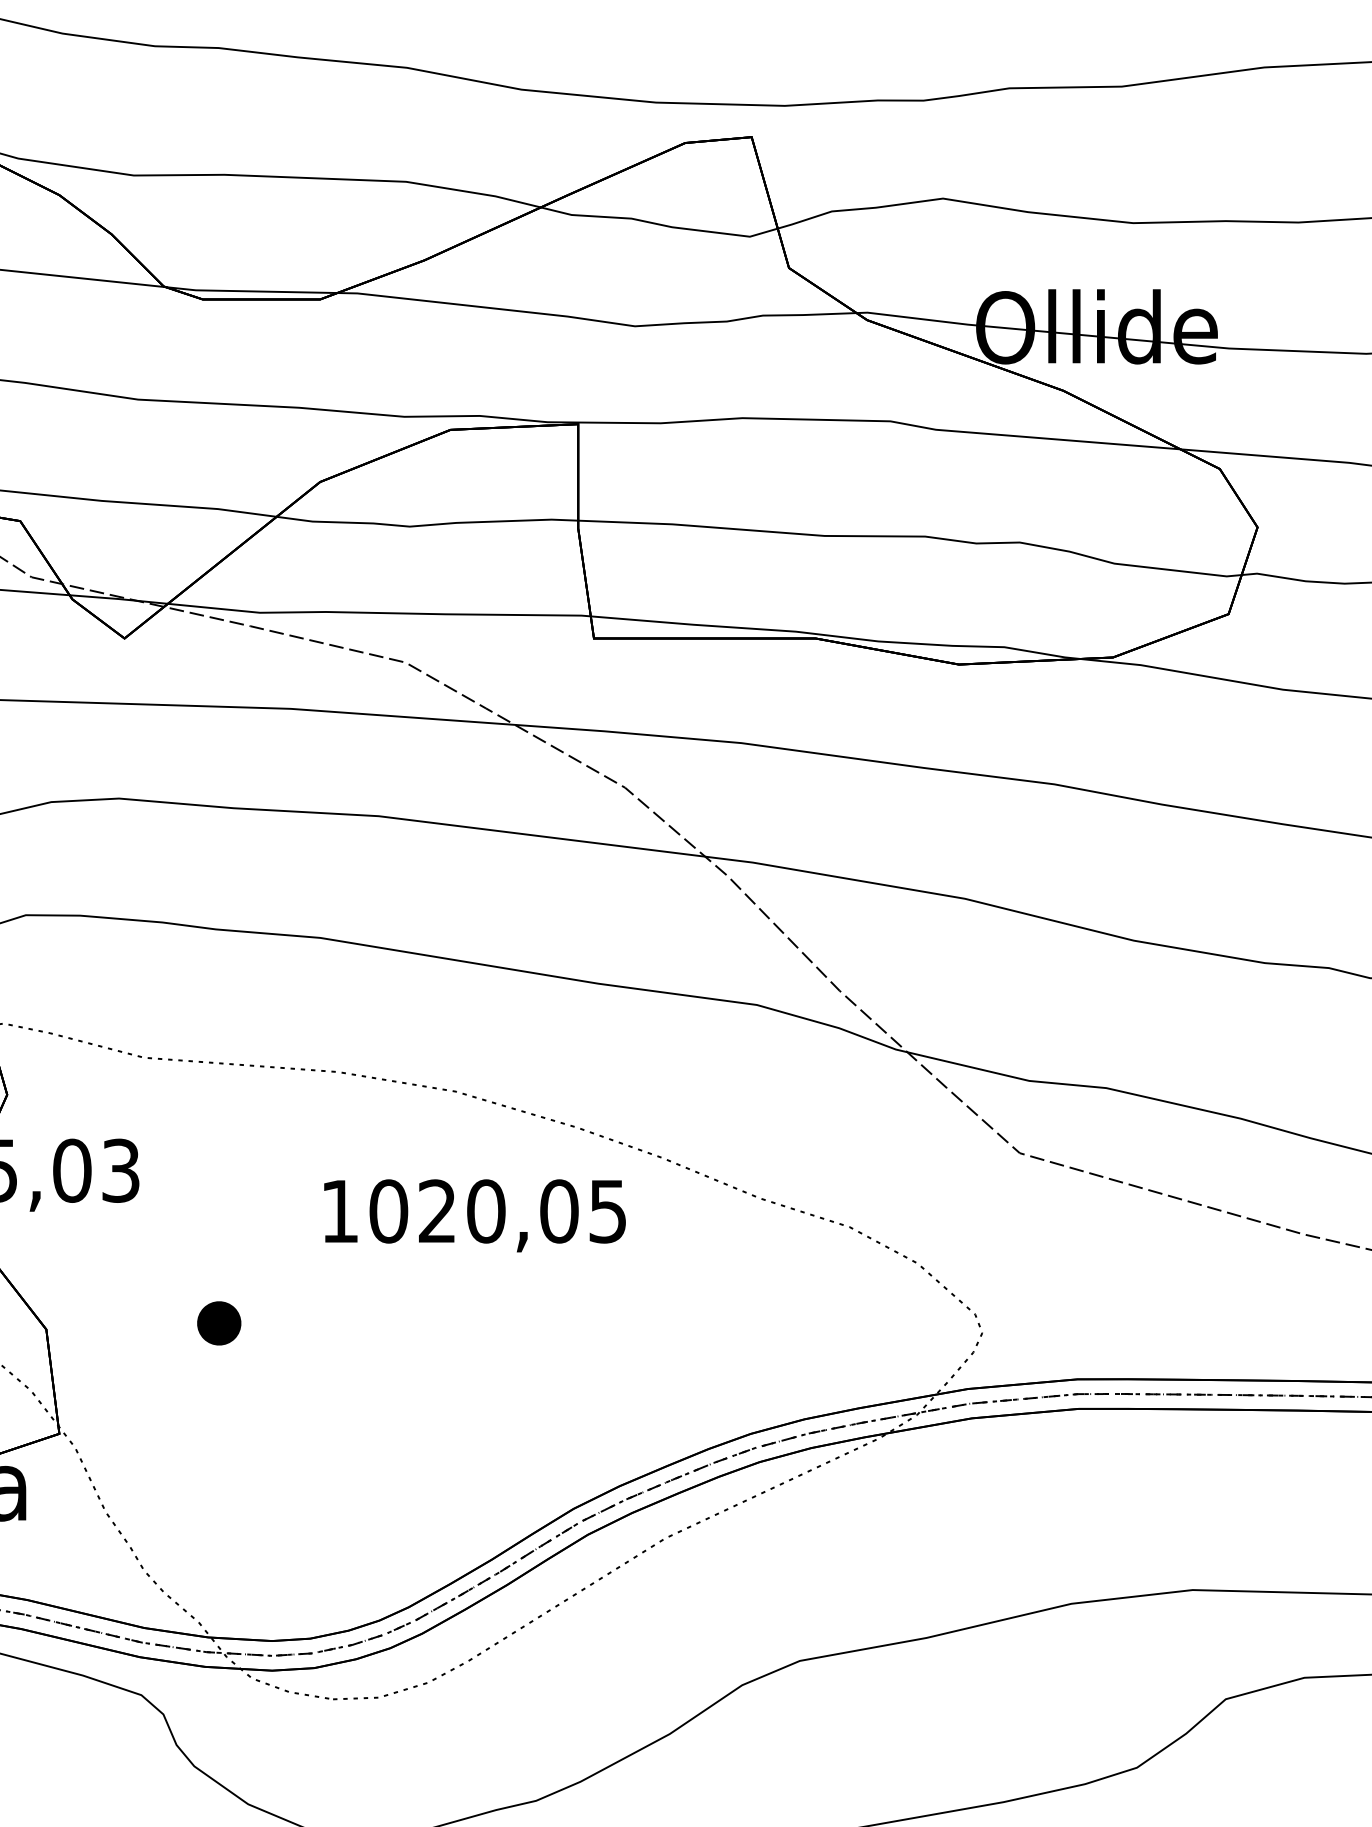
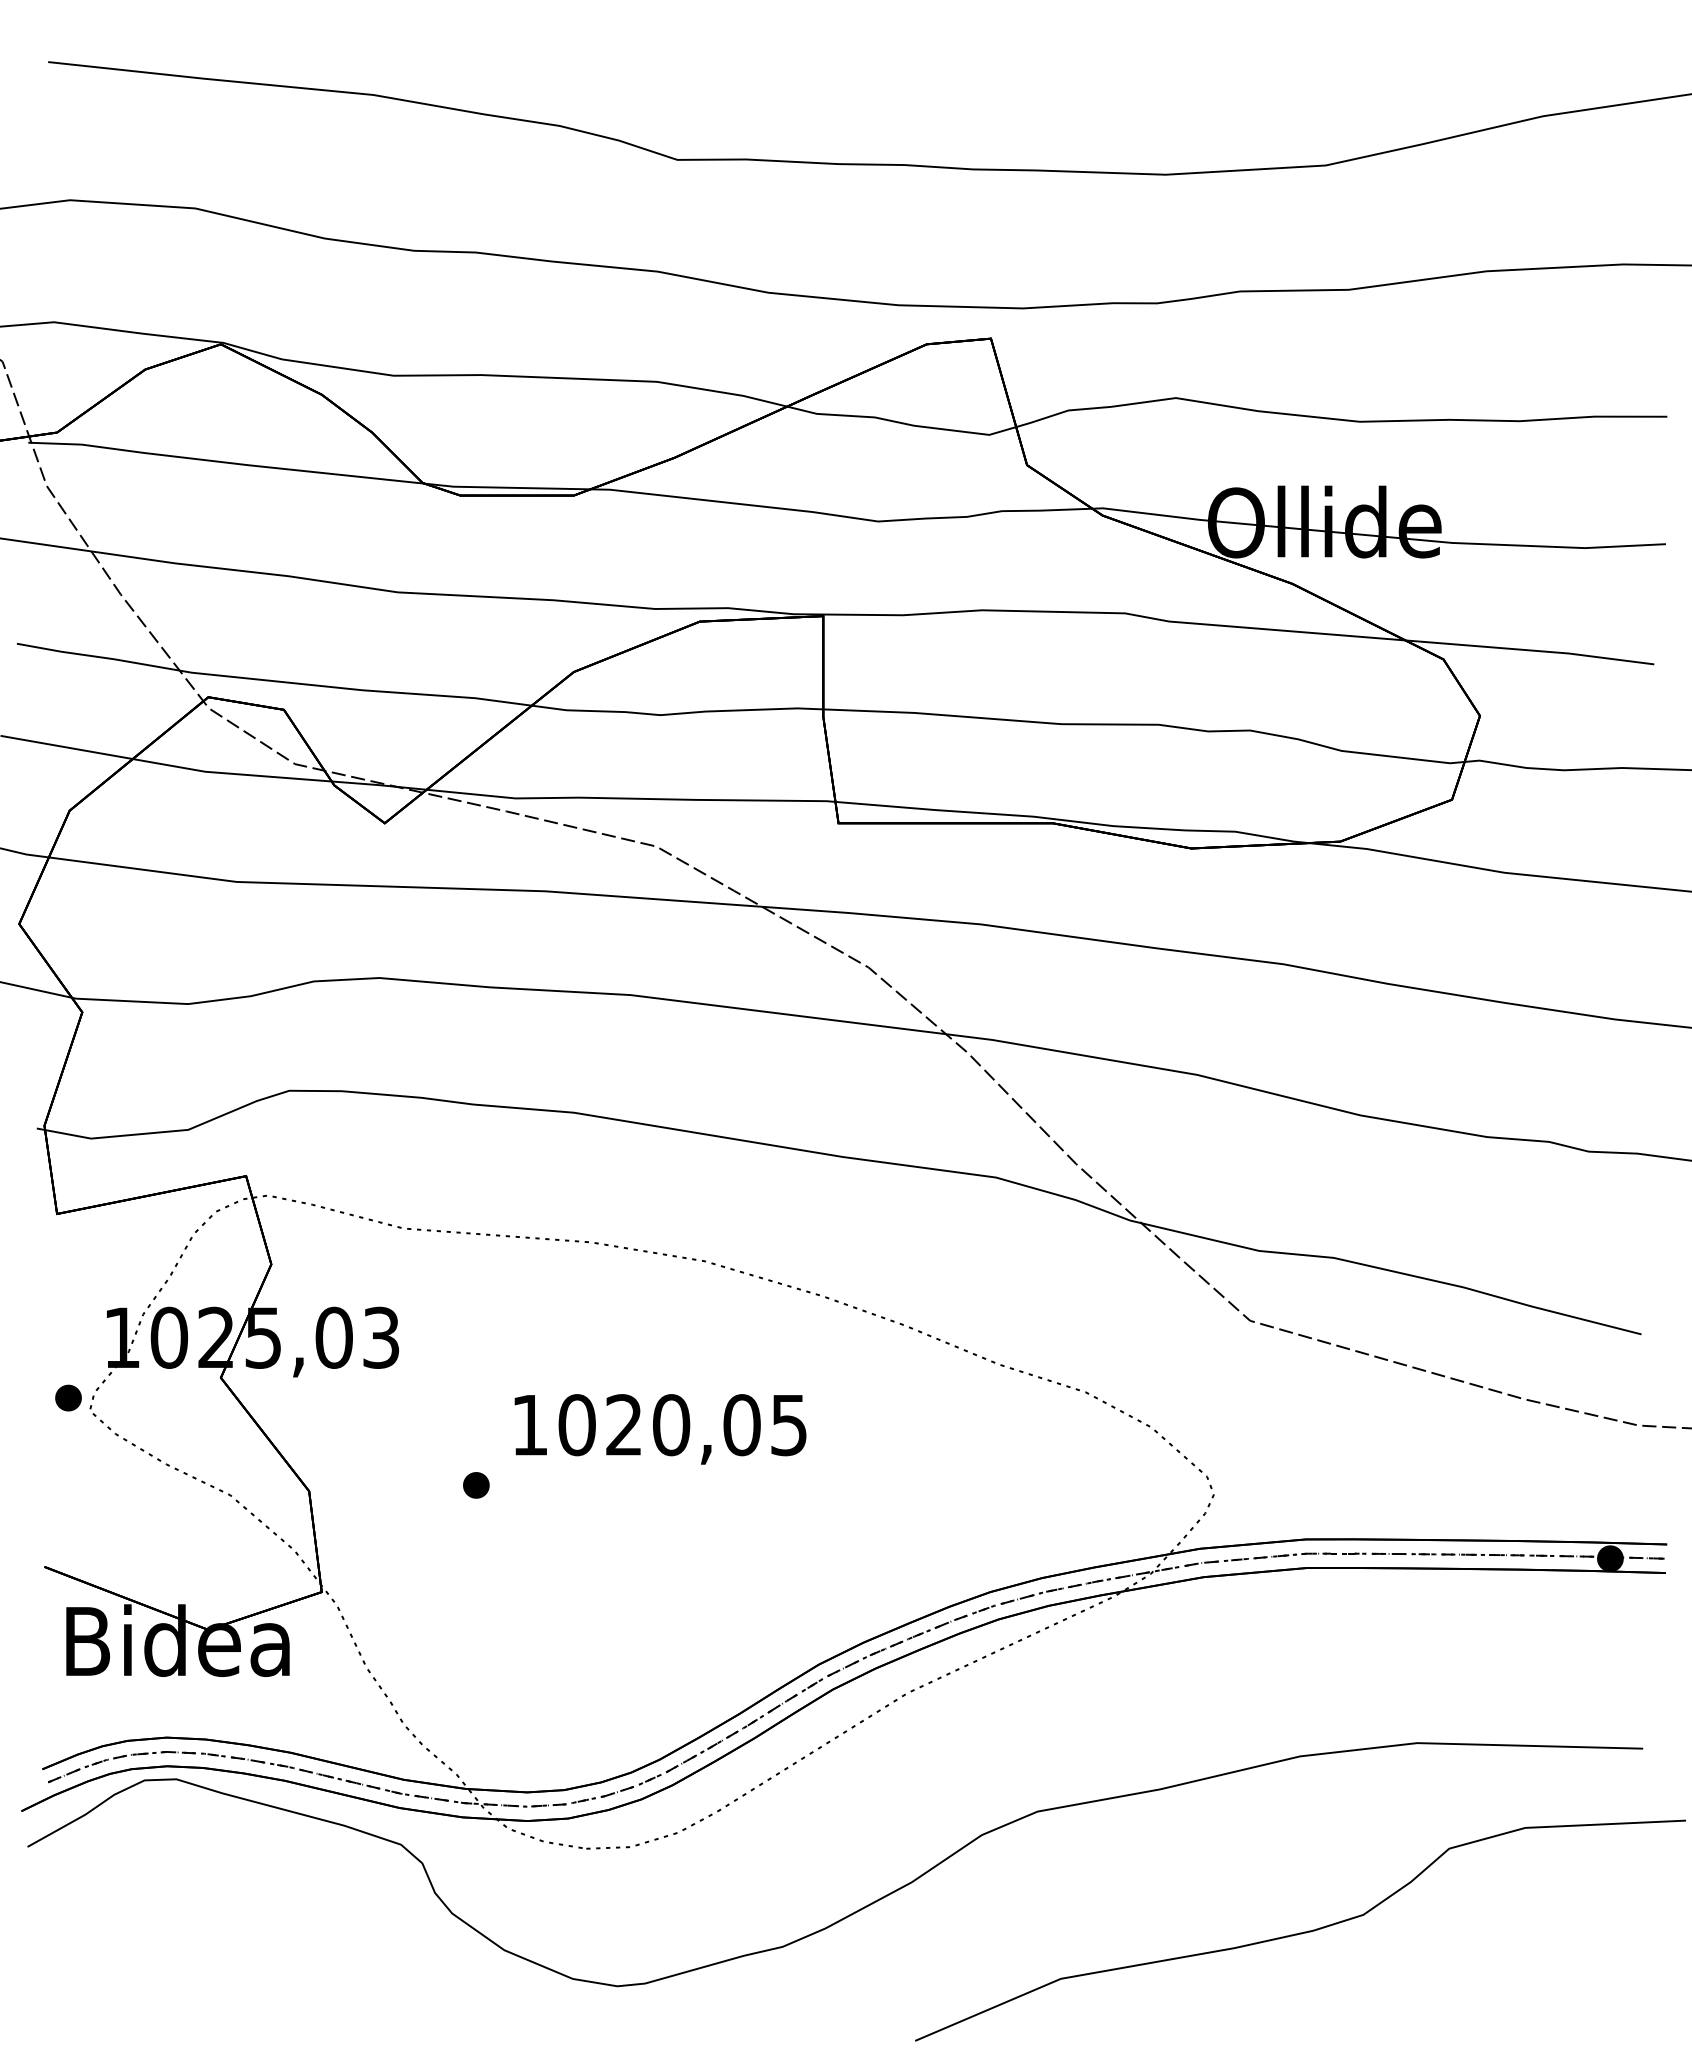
text: (474, 1215) -> (660, 1429), moved
part: (219, 1323) -> (476, 1485), size x0.62

